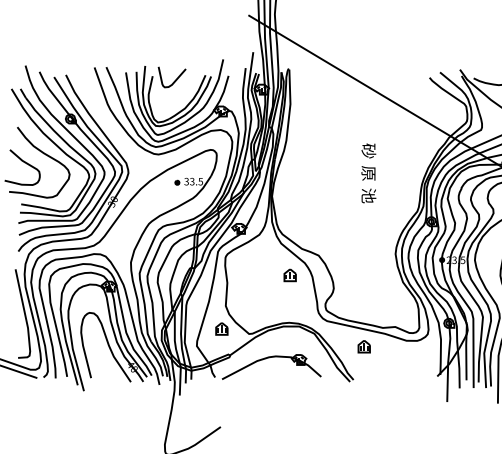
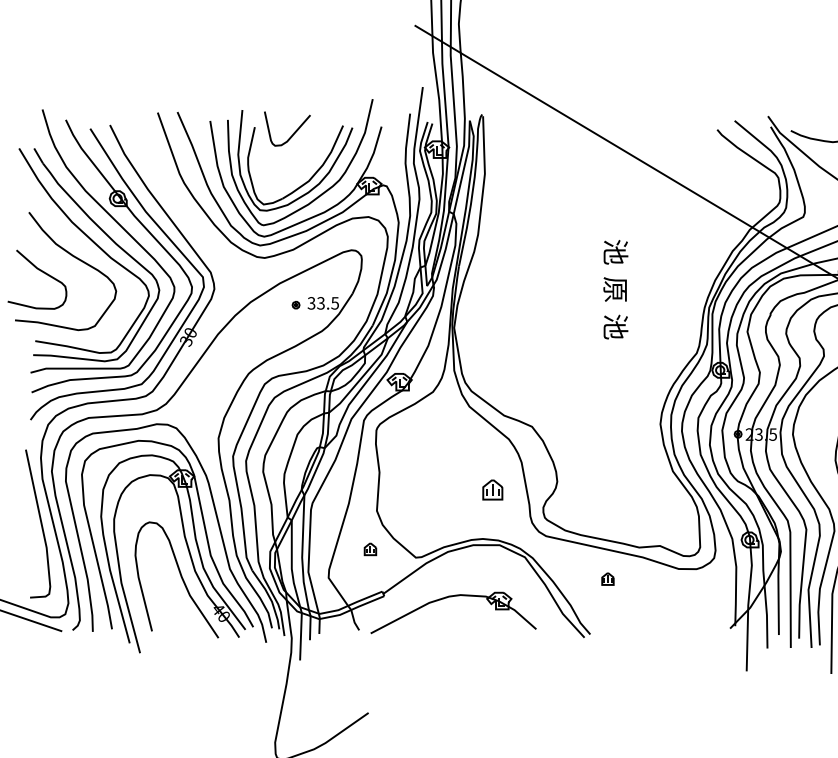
text: (368, 150) -> (615, 251), 砂 -> 池
part: (289, 275) -> (491, 490), moved
part: (221, 328) -> (369, 548), size x0.6
part: (363, 346) -> (606, 578), size x0.6

